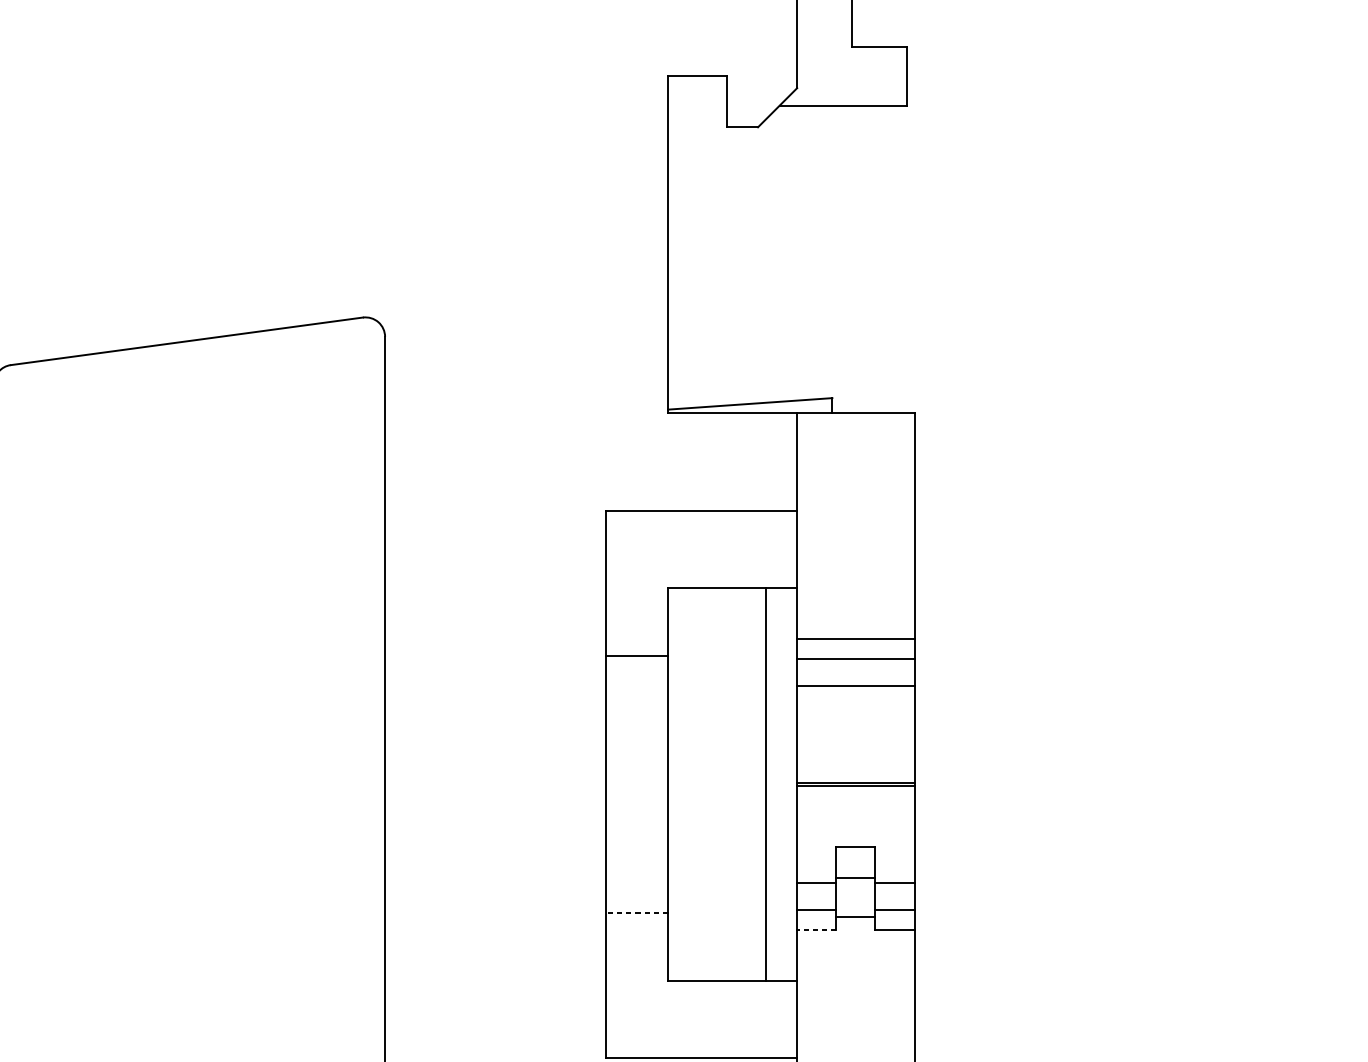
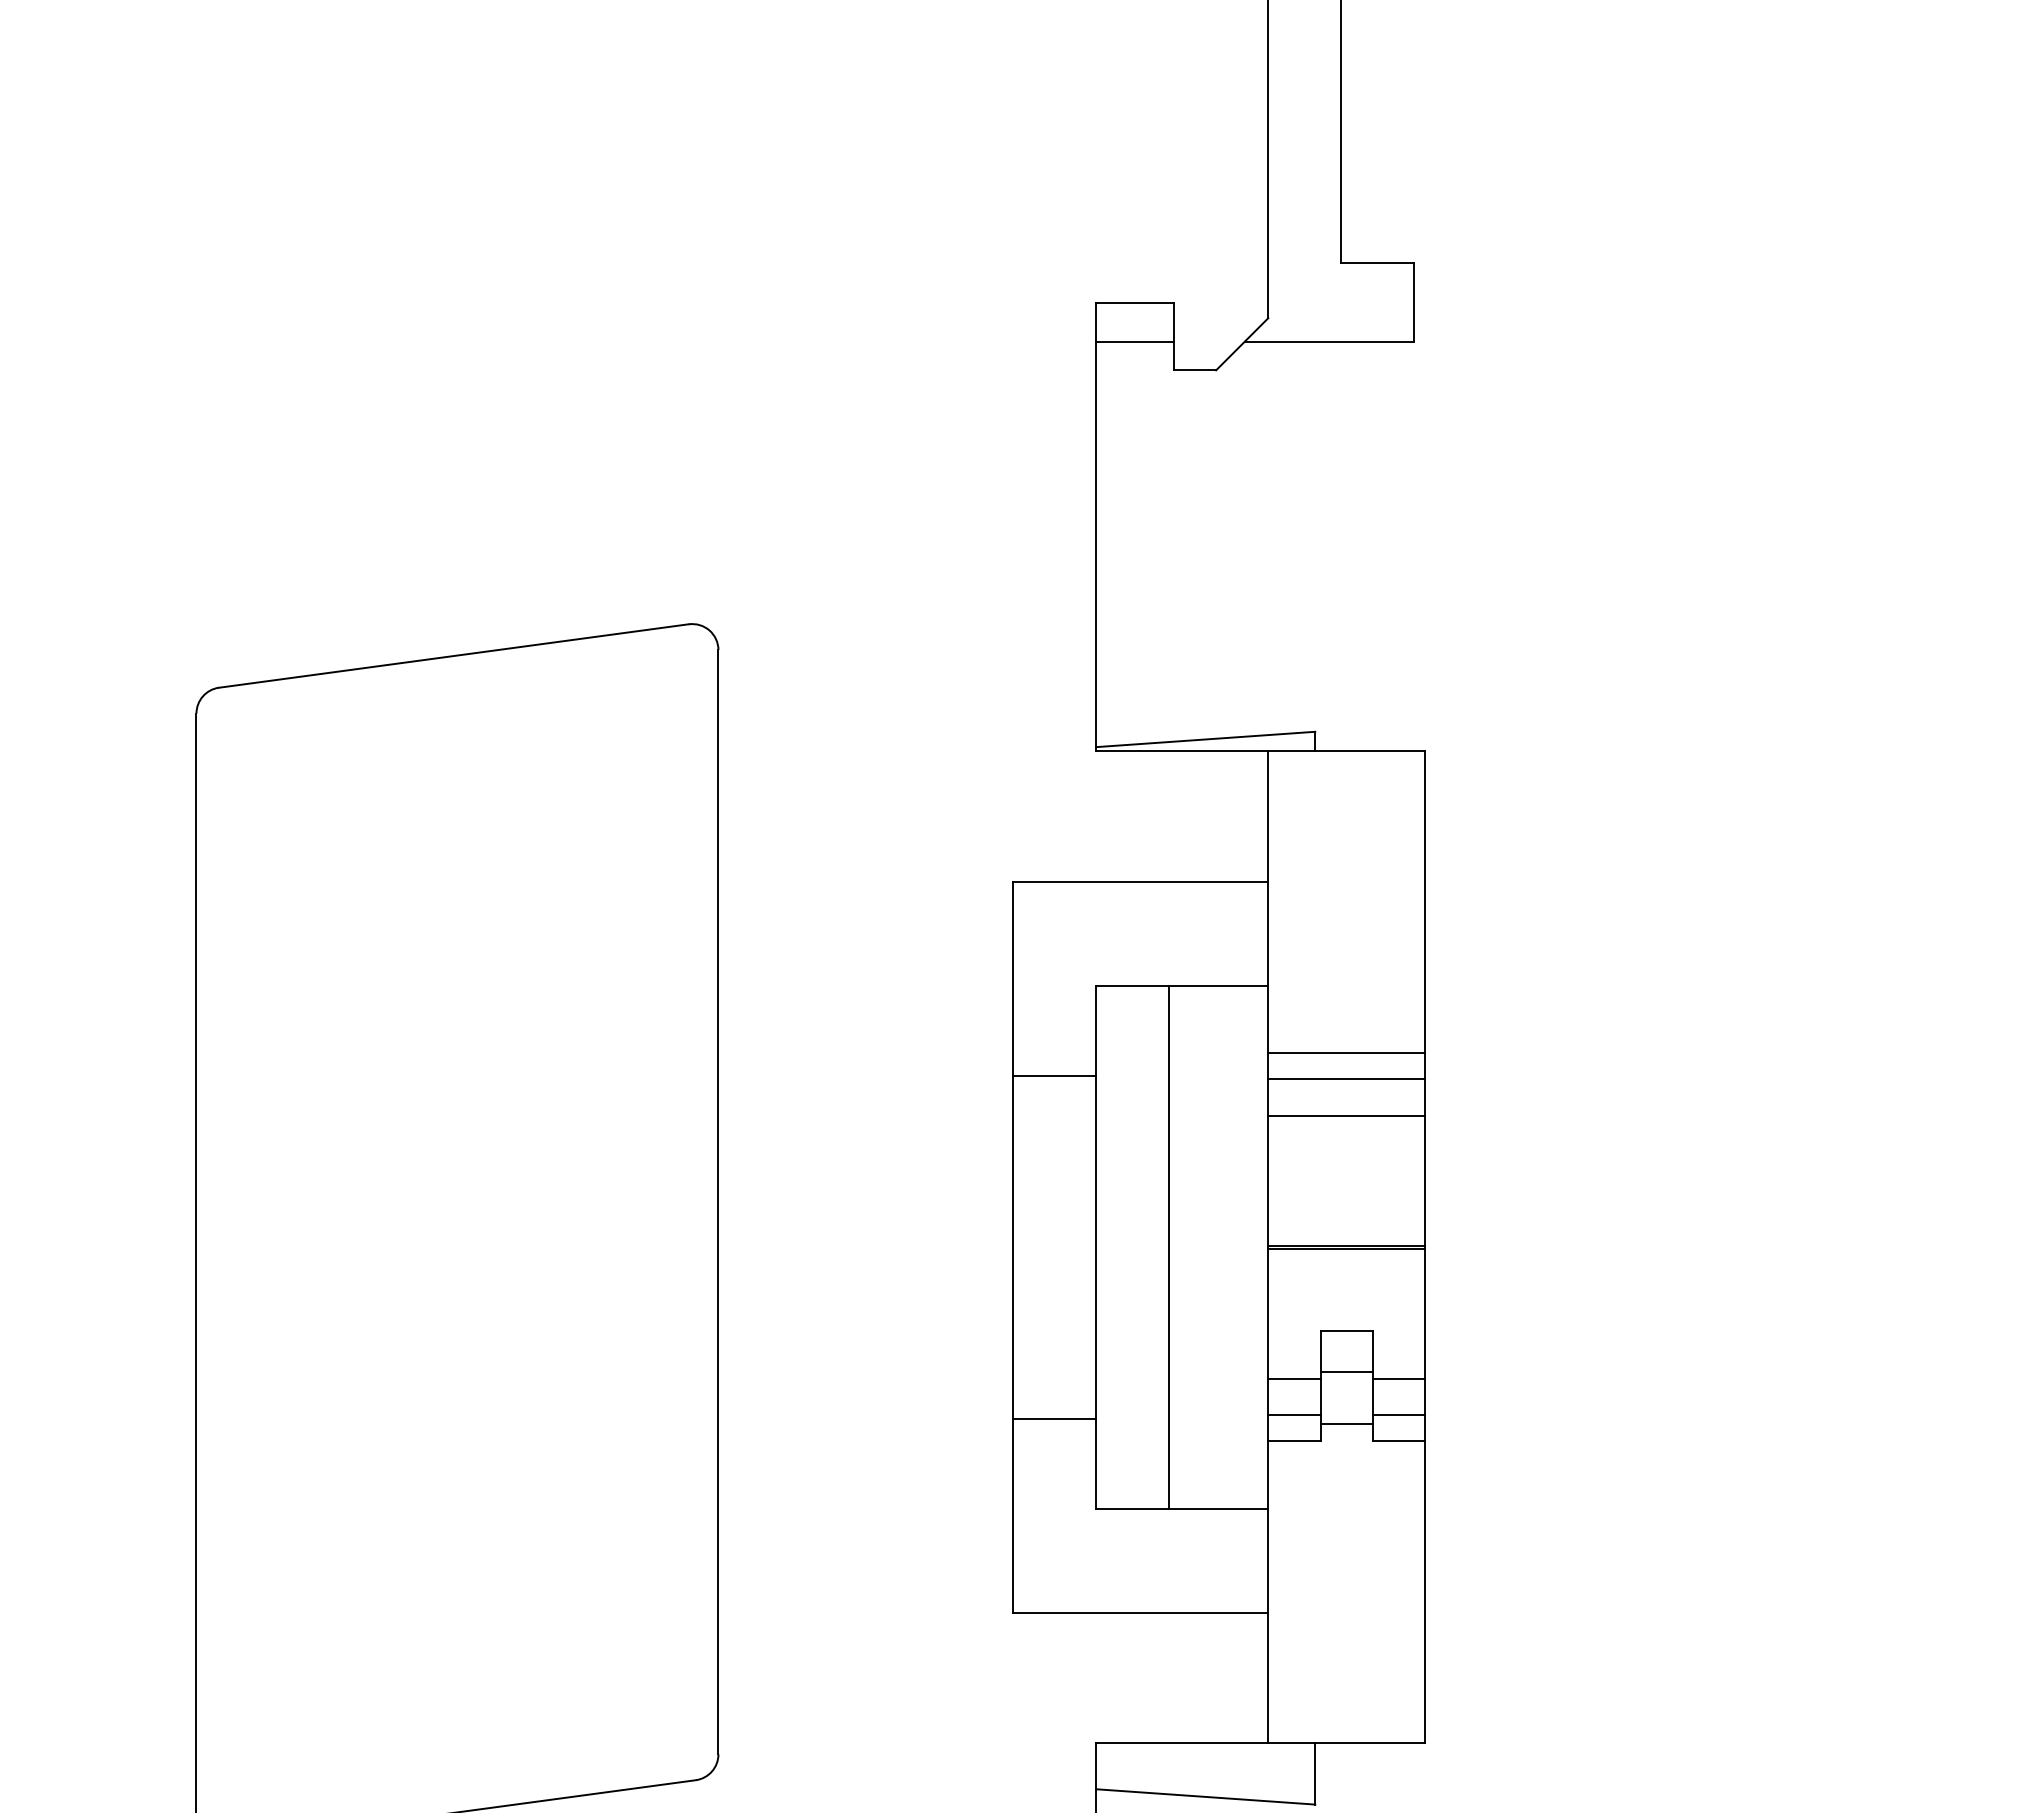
line: (697, 105) -> (1135, 341), added
line: (765, 784) -> (1169, 1247), moved
line: (636, 912) -> (1054, 1418), dashed -> solid
line: (816, 929) -> (1293, 1441), dashed -> solid

